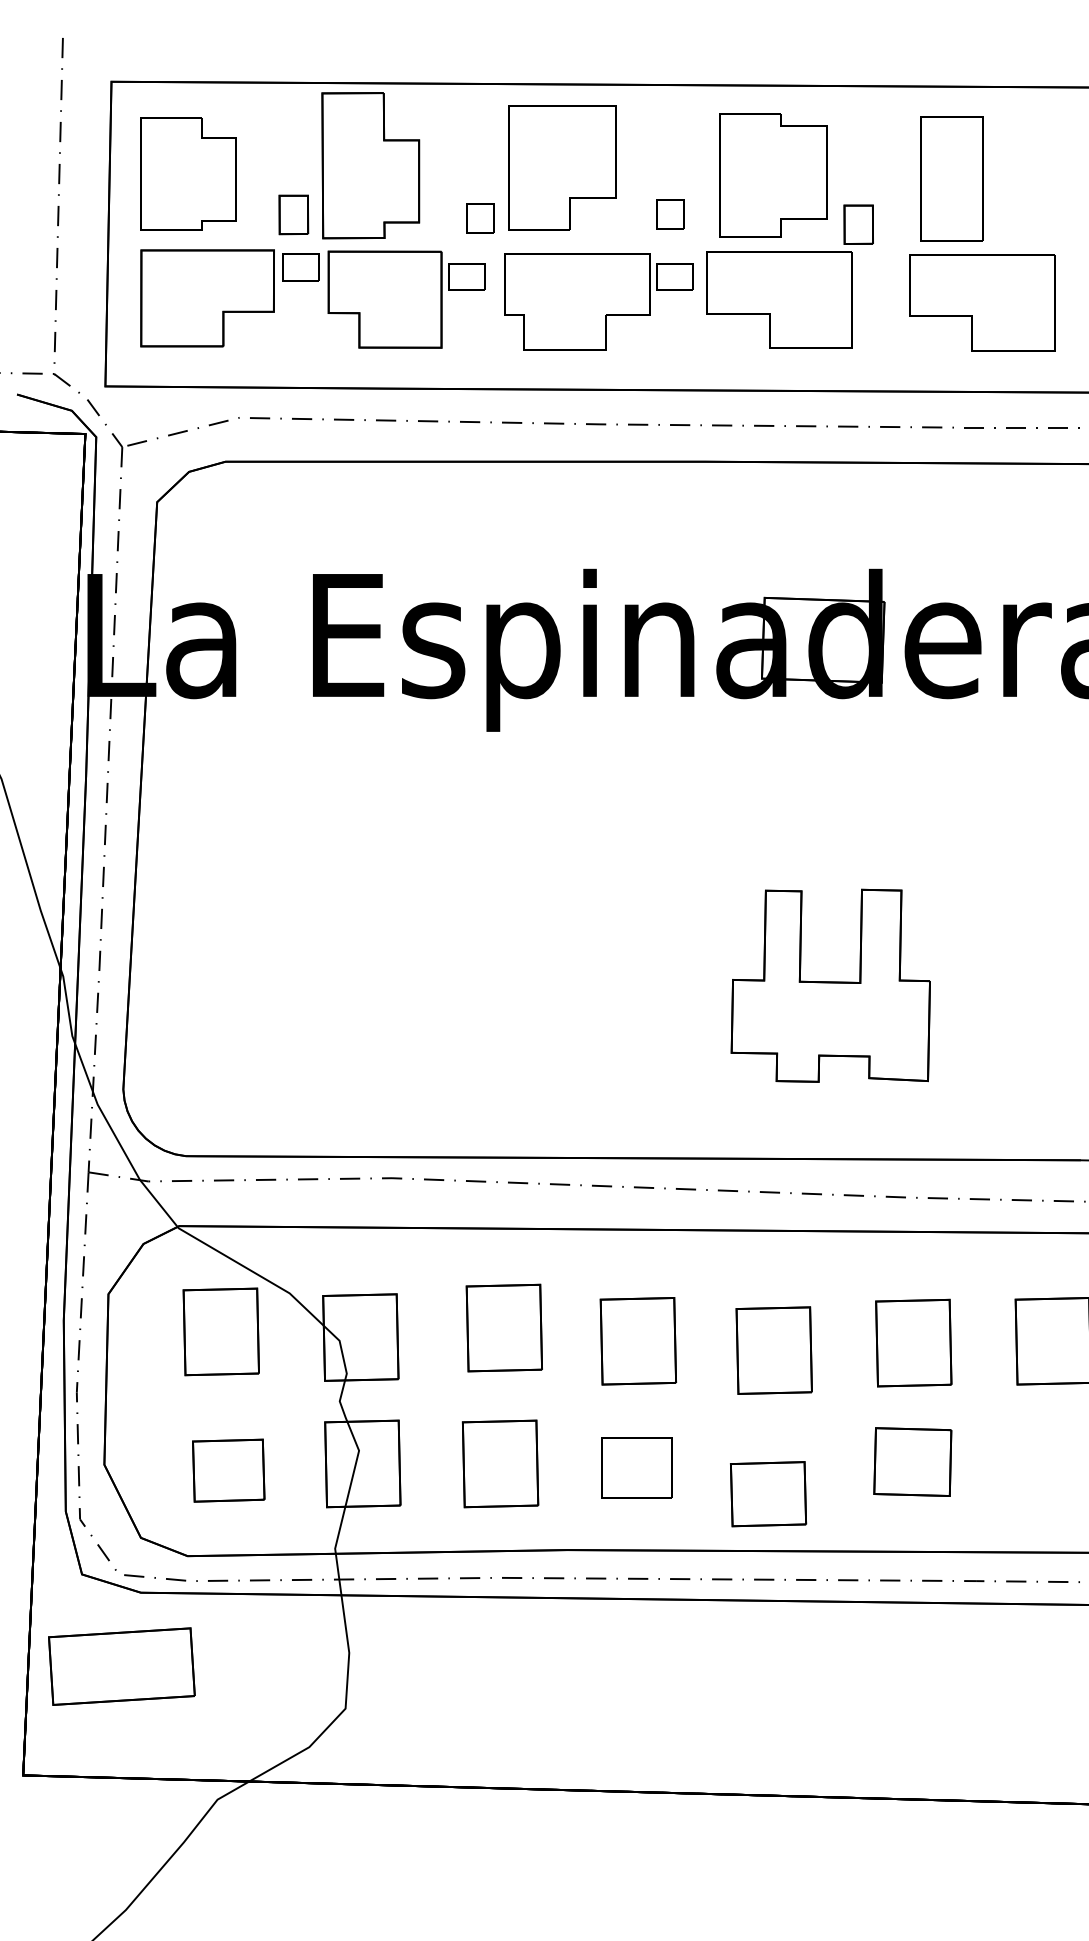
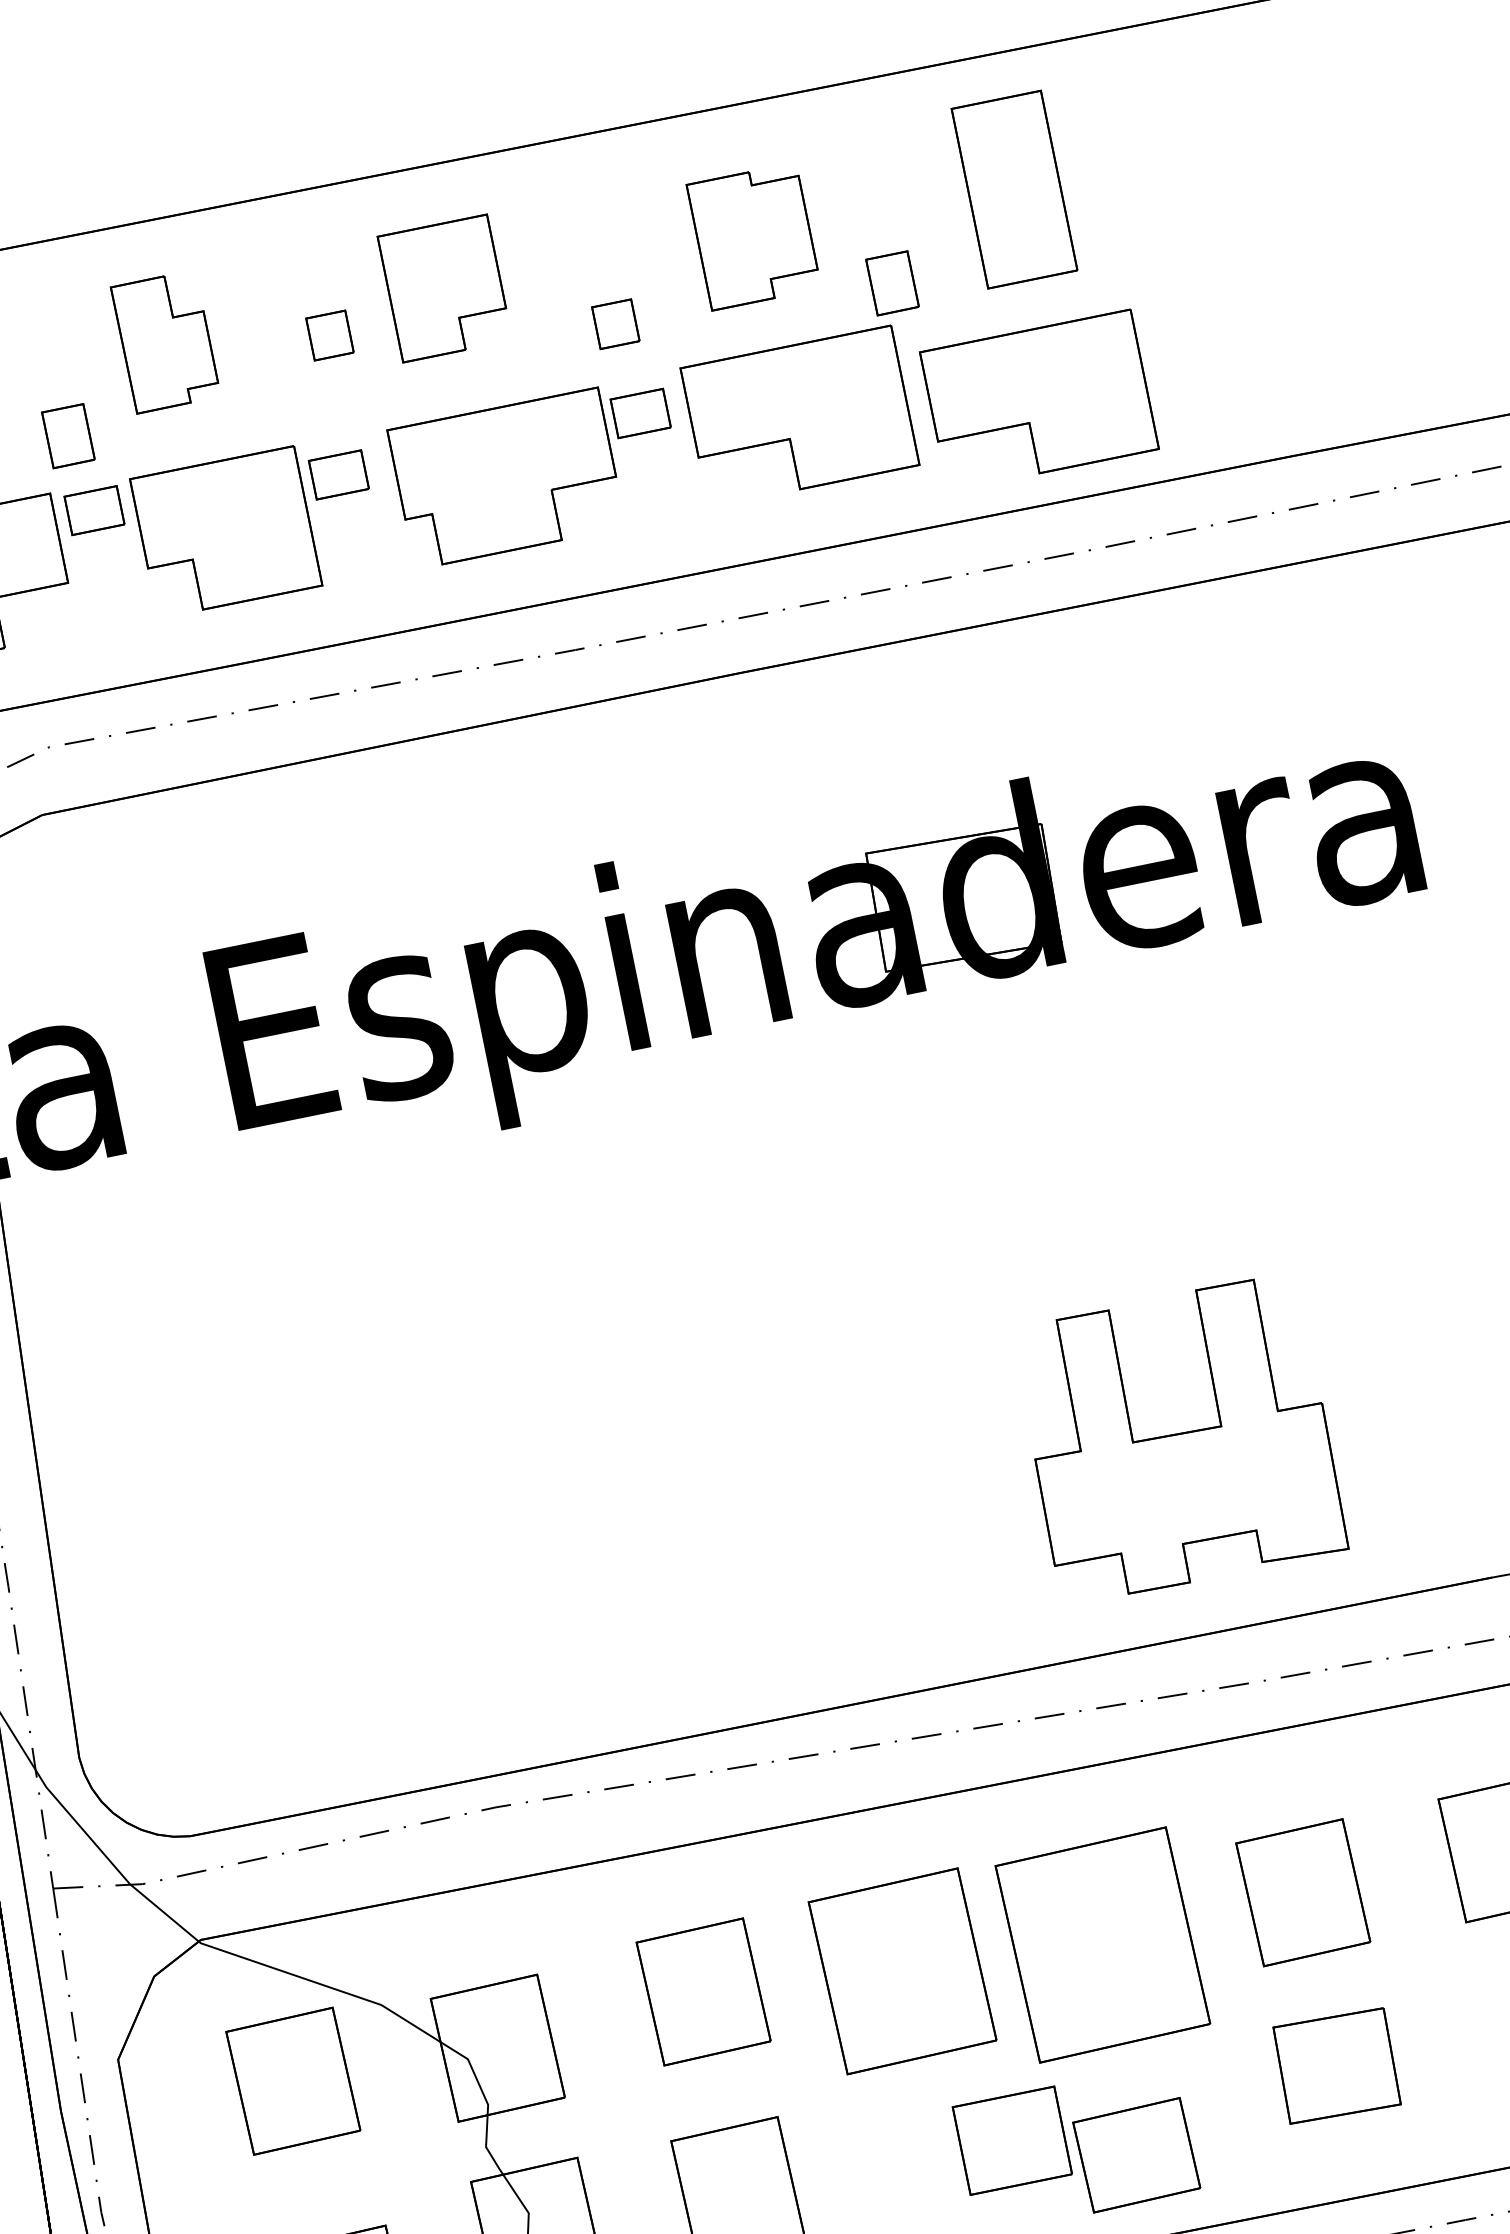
part: (370, 165) -> (165, 341), size x0.6
part: (562, 167) -> (444, 287), size x0.7
part: (773, 175) -> (754, 236), size x0.7
part: (480, 218) -> (330, 335), moved
part: (982, 302) -> (1039, 399), moved
part: (830, 985) -> (1178, 1438), moved
part: (637, 1341) -> (901, 1972), size x1.4
part: (773, 1350) -> (1101, 1944), size x1.6
part: (636, 1467) -> (1011, 2140), moved

